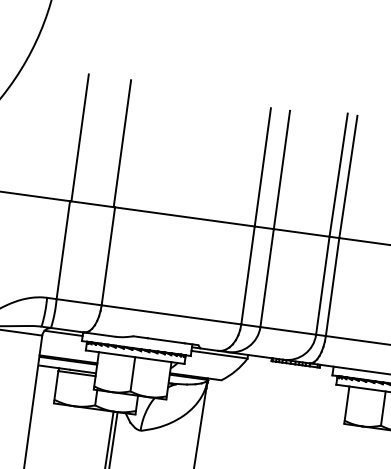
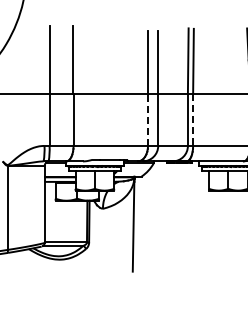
line: (248, 274) -> (148, 119), solid -> dashed
line: (333, 288) -> (193, 120), solid -> dashed

